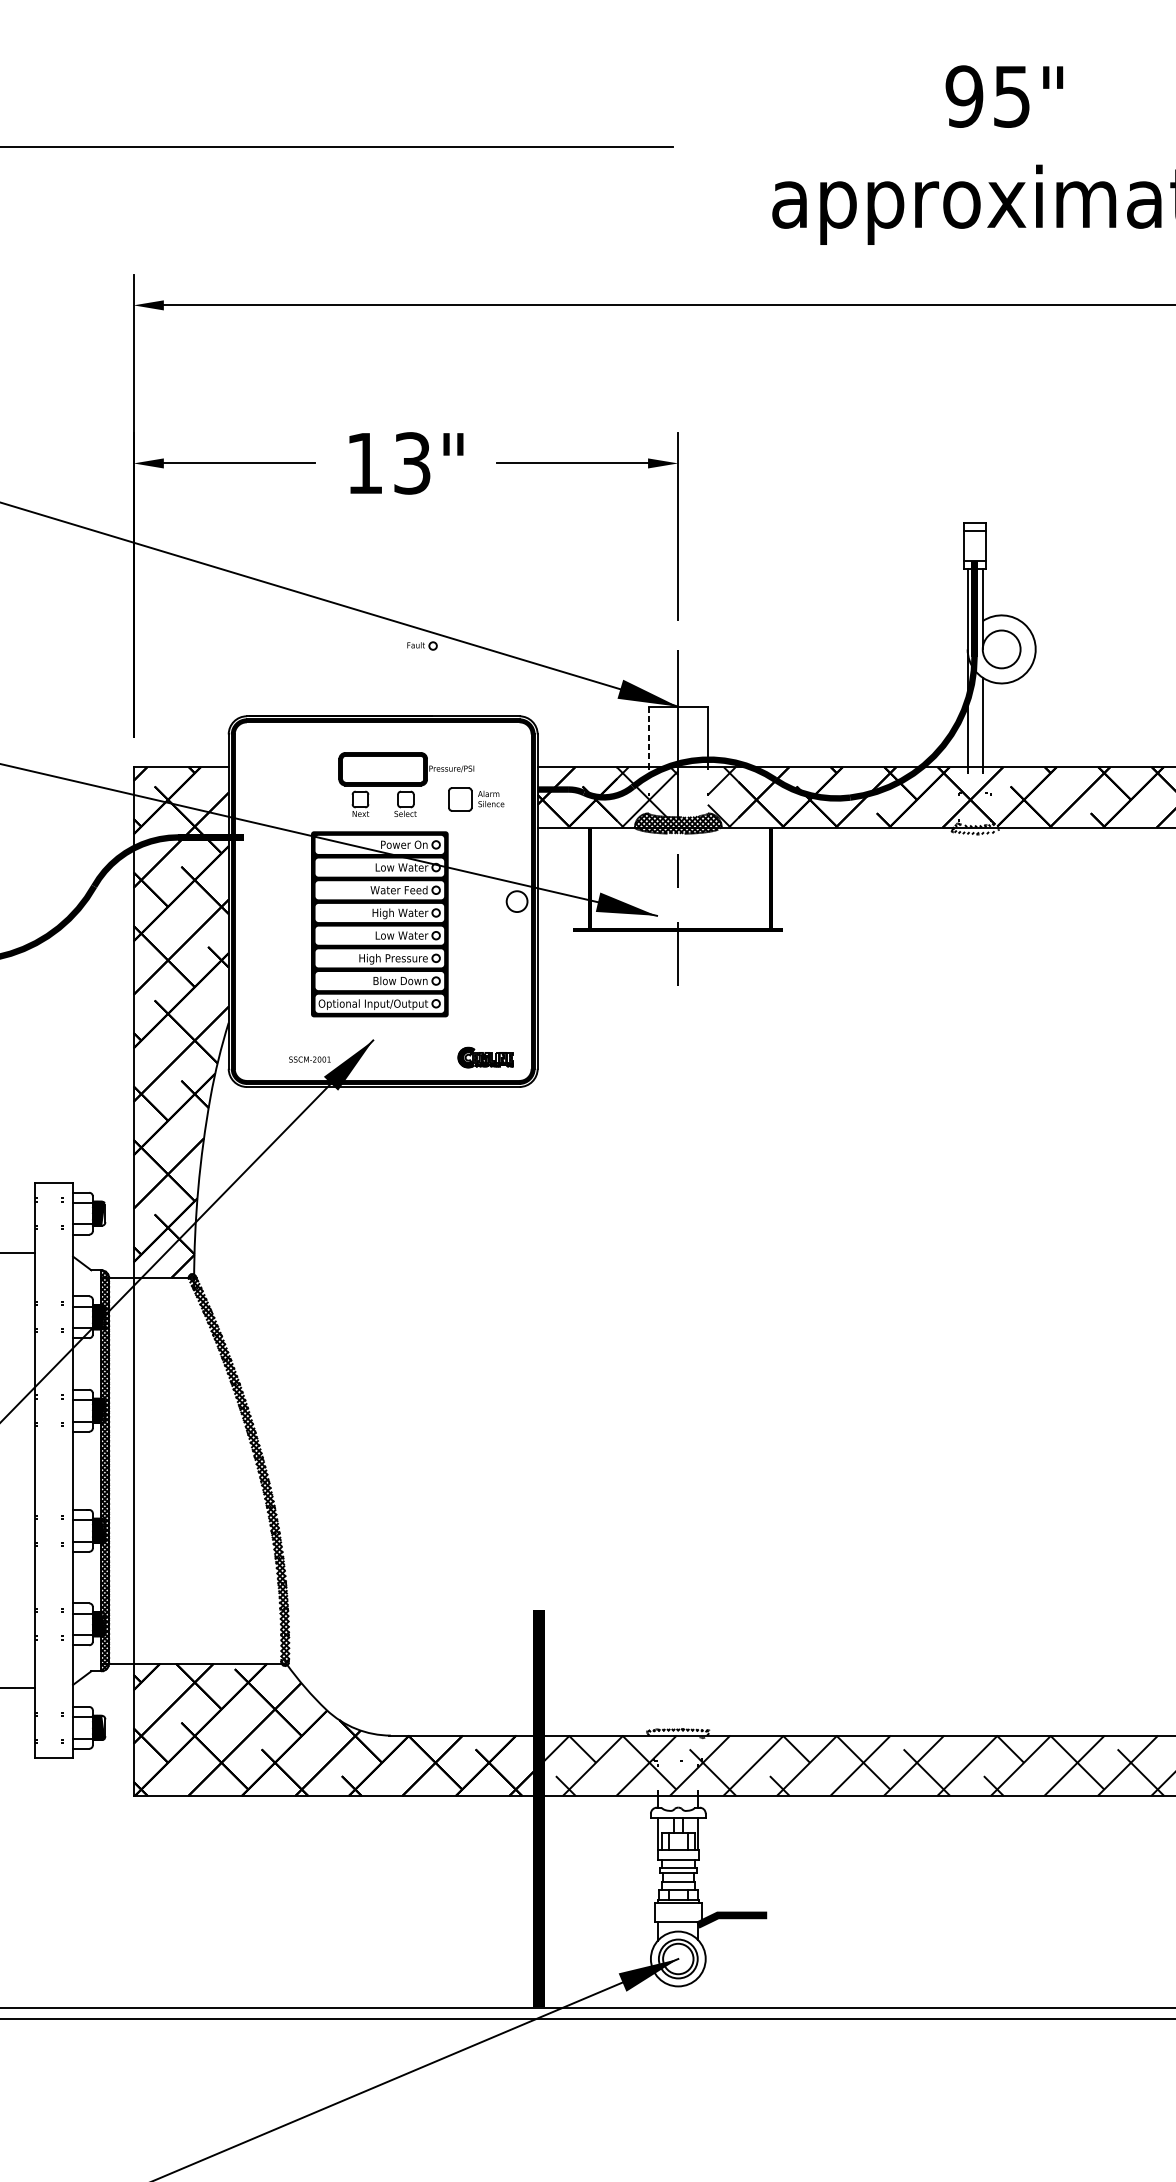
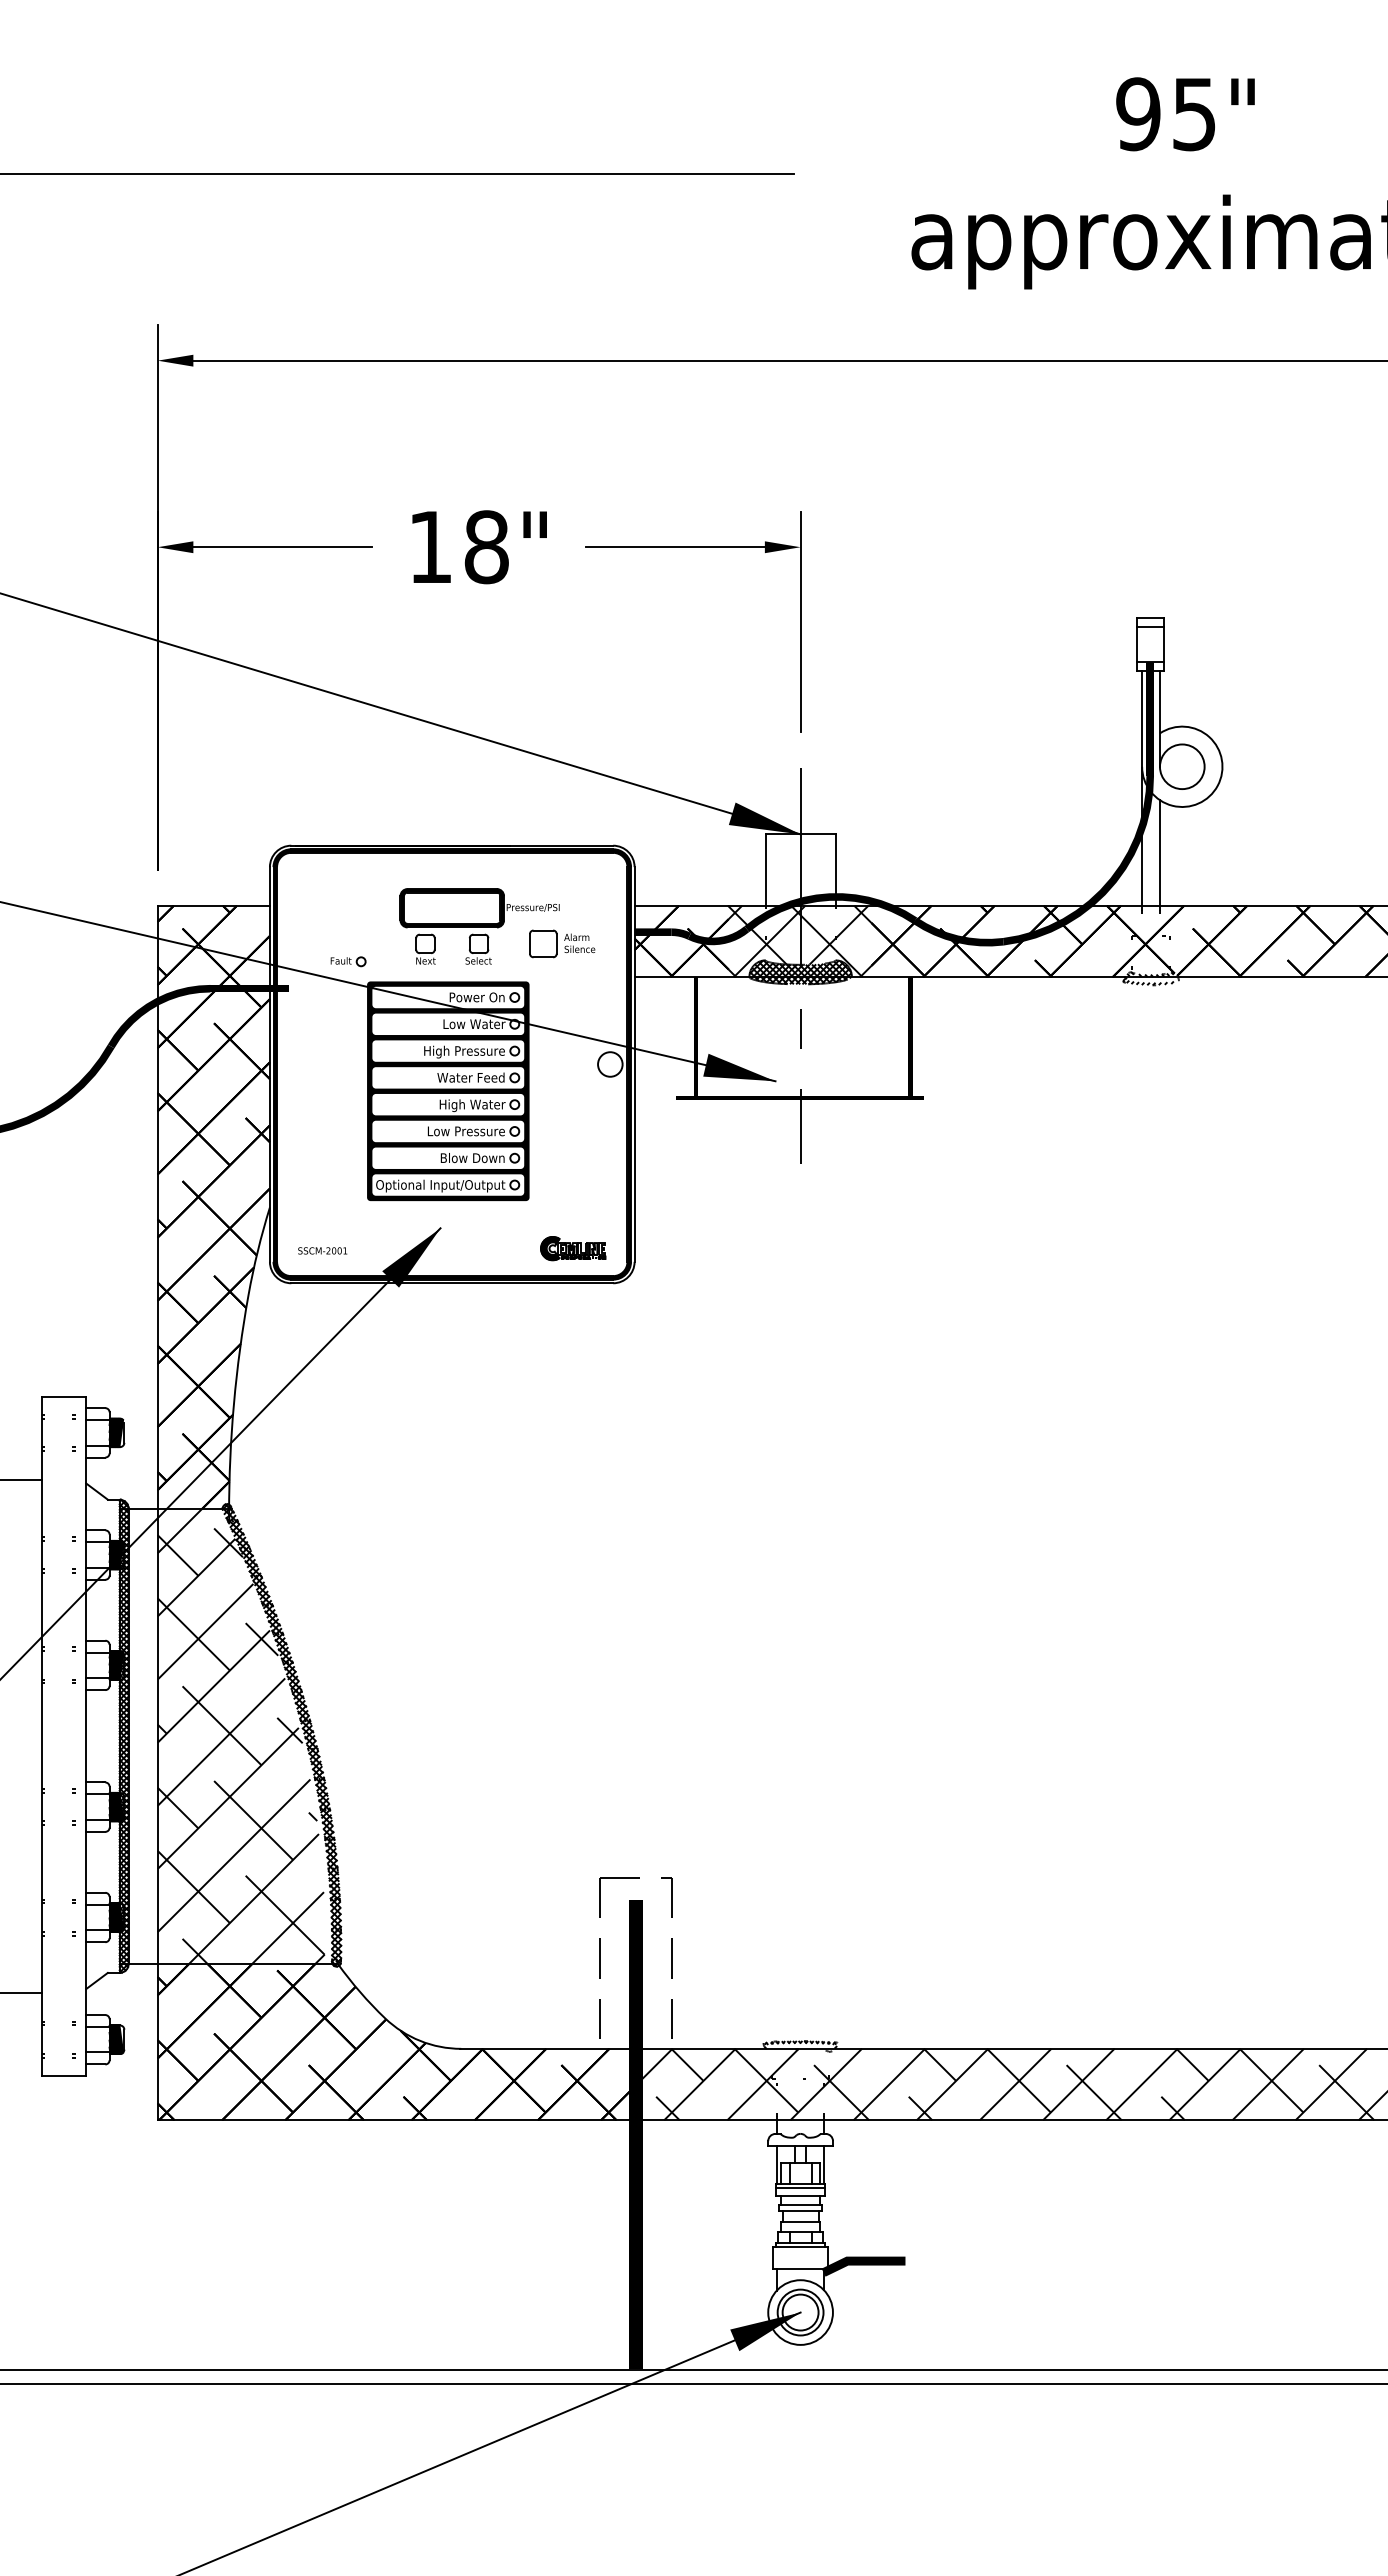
text: (412, 463) -> (486, 547), 13" -> 18"
part: (422, 645) -> (348, 961), moved
line: (648, 737) -> (765, 870), dashed -> solid
hatch: (692, 791) -> (817, 934), added
text: (393, 890) -> (464, 1051), Water Feed -> High Pressure
text: (399, 913) -> (471, 1078), High Water -> Water Feed
text: (383, 936) -> (452, 1105), Low Water -> High Water
text: (369, 959) -> (436, 1132), High Pressure -> Low Pressure
text: (309, 1059) -> (322, 1250), moved
hatch: (203, 1470) -> (240, 1736), added
part: (508, 1658) -> (600, 1957), added
line: (678, 1853) -> (800, 2187), added

